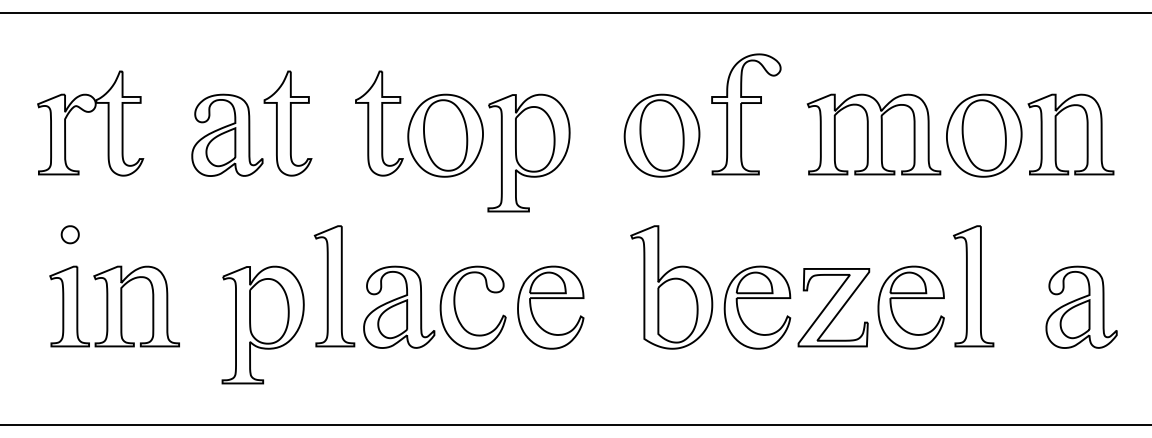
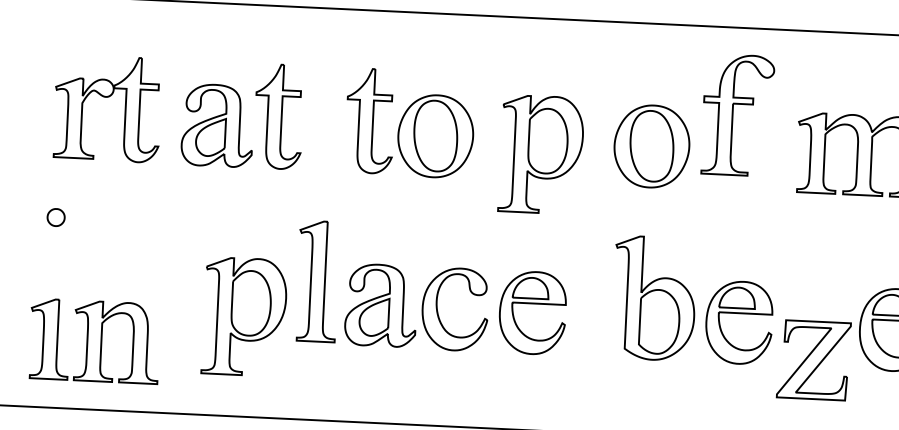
part: (90, 112) -> (108, 97), moved
part: (746, 114) -> (737, 115), moved
part: (528, 152) -> (540, 154), moved
part: (114, 306) -> (94, 341), moved
part: (833, 307) -> (813, 360), moved

